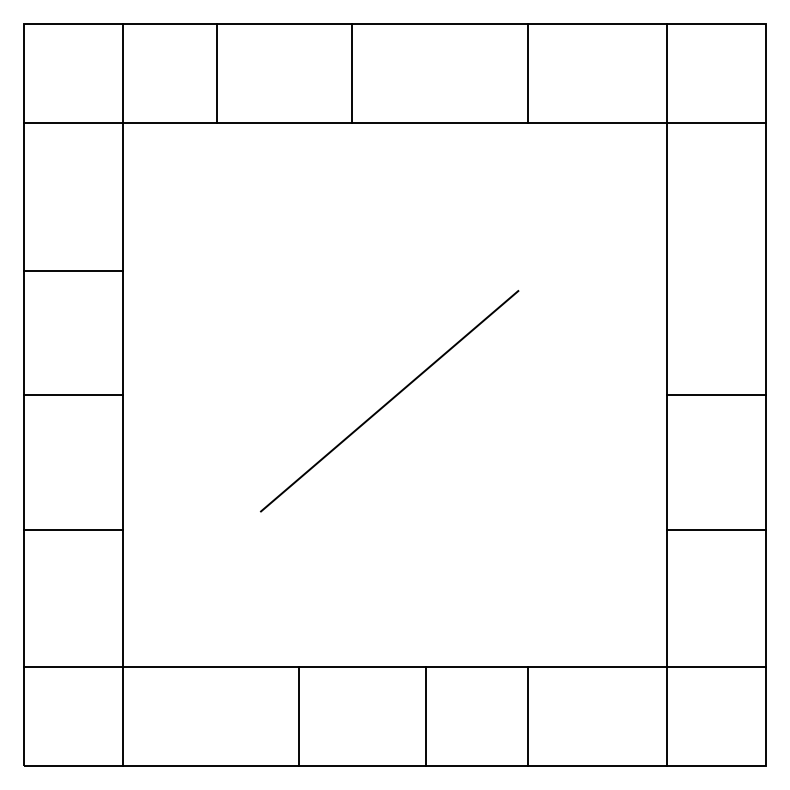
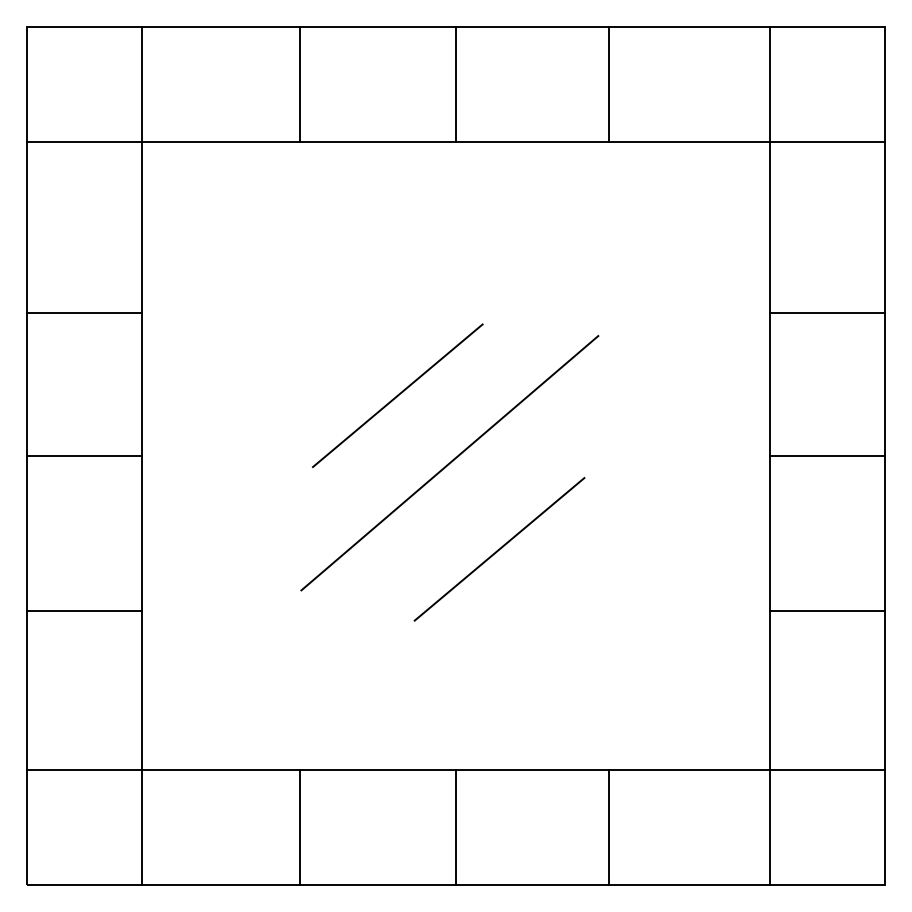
line: (216, 73) -> (300, 84), moved
line: (351, 73) -> (455, 84), moved
line: (716, 271) -> (827, 313), added
line: (344, 342) -> (397, 395), added
line: (432, 476) -> (499, 549), added
line: (299, 716) -> (300, 827), moved
line: (425, 716) -> (455, 827), moved

